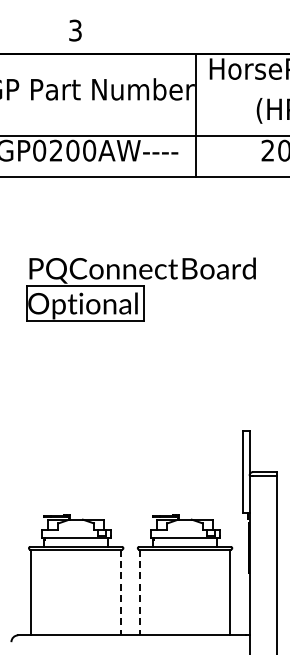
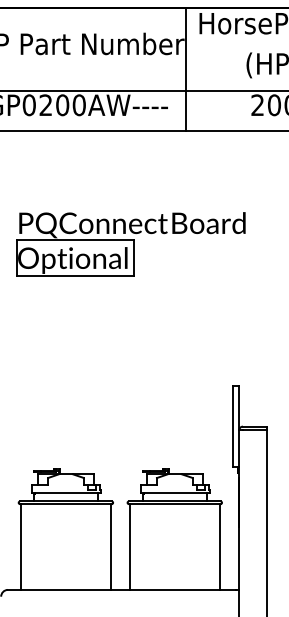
line: (121, 592) -> (111, 547), dashed -> solid
line: (139, 592) -> (129, 547), dashed -> solid

